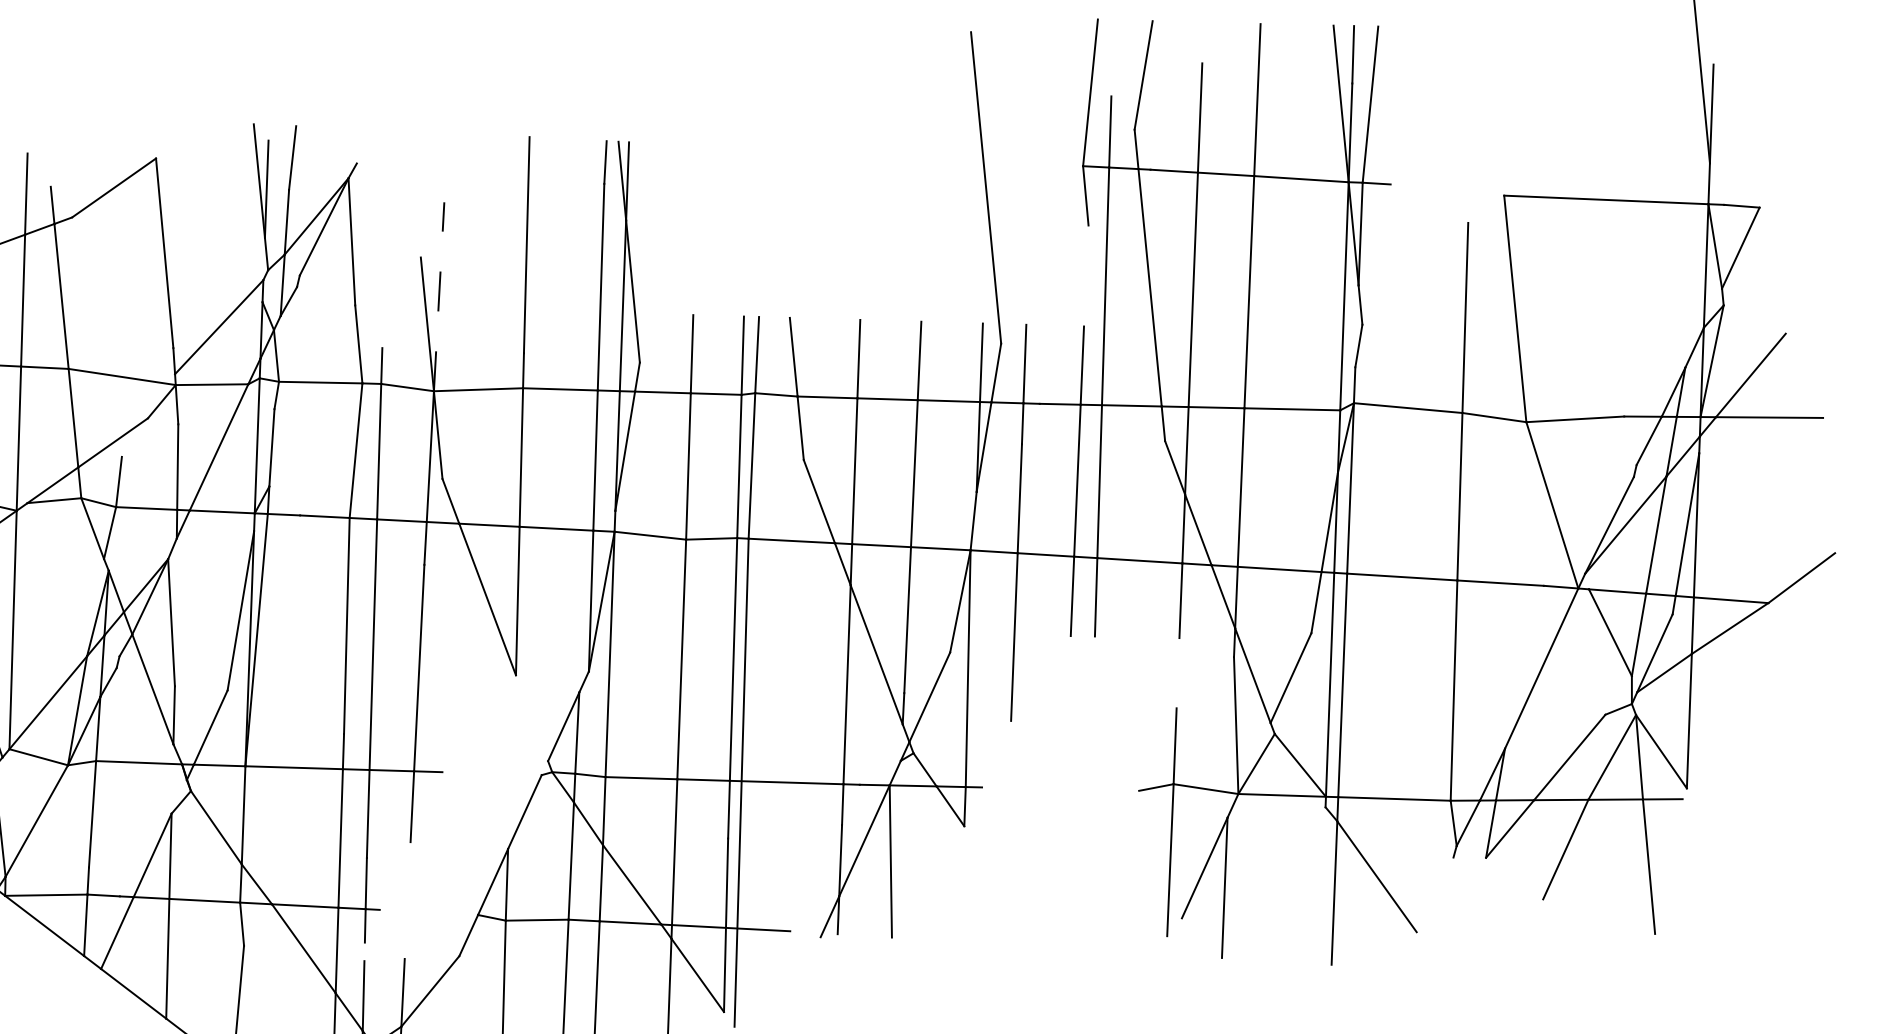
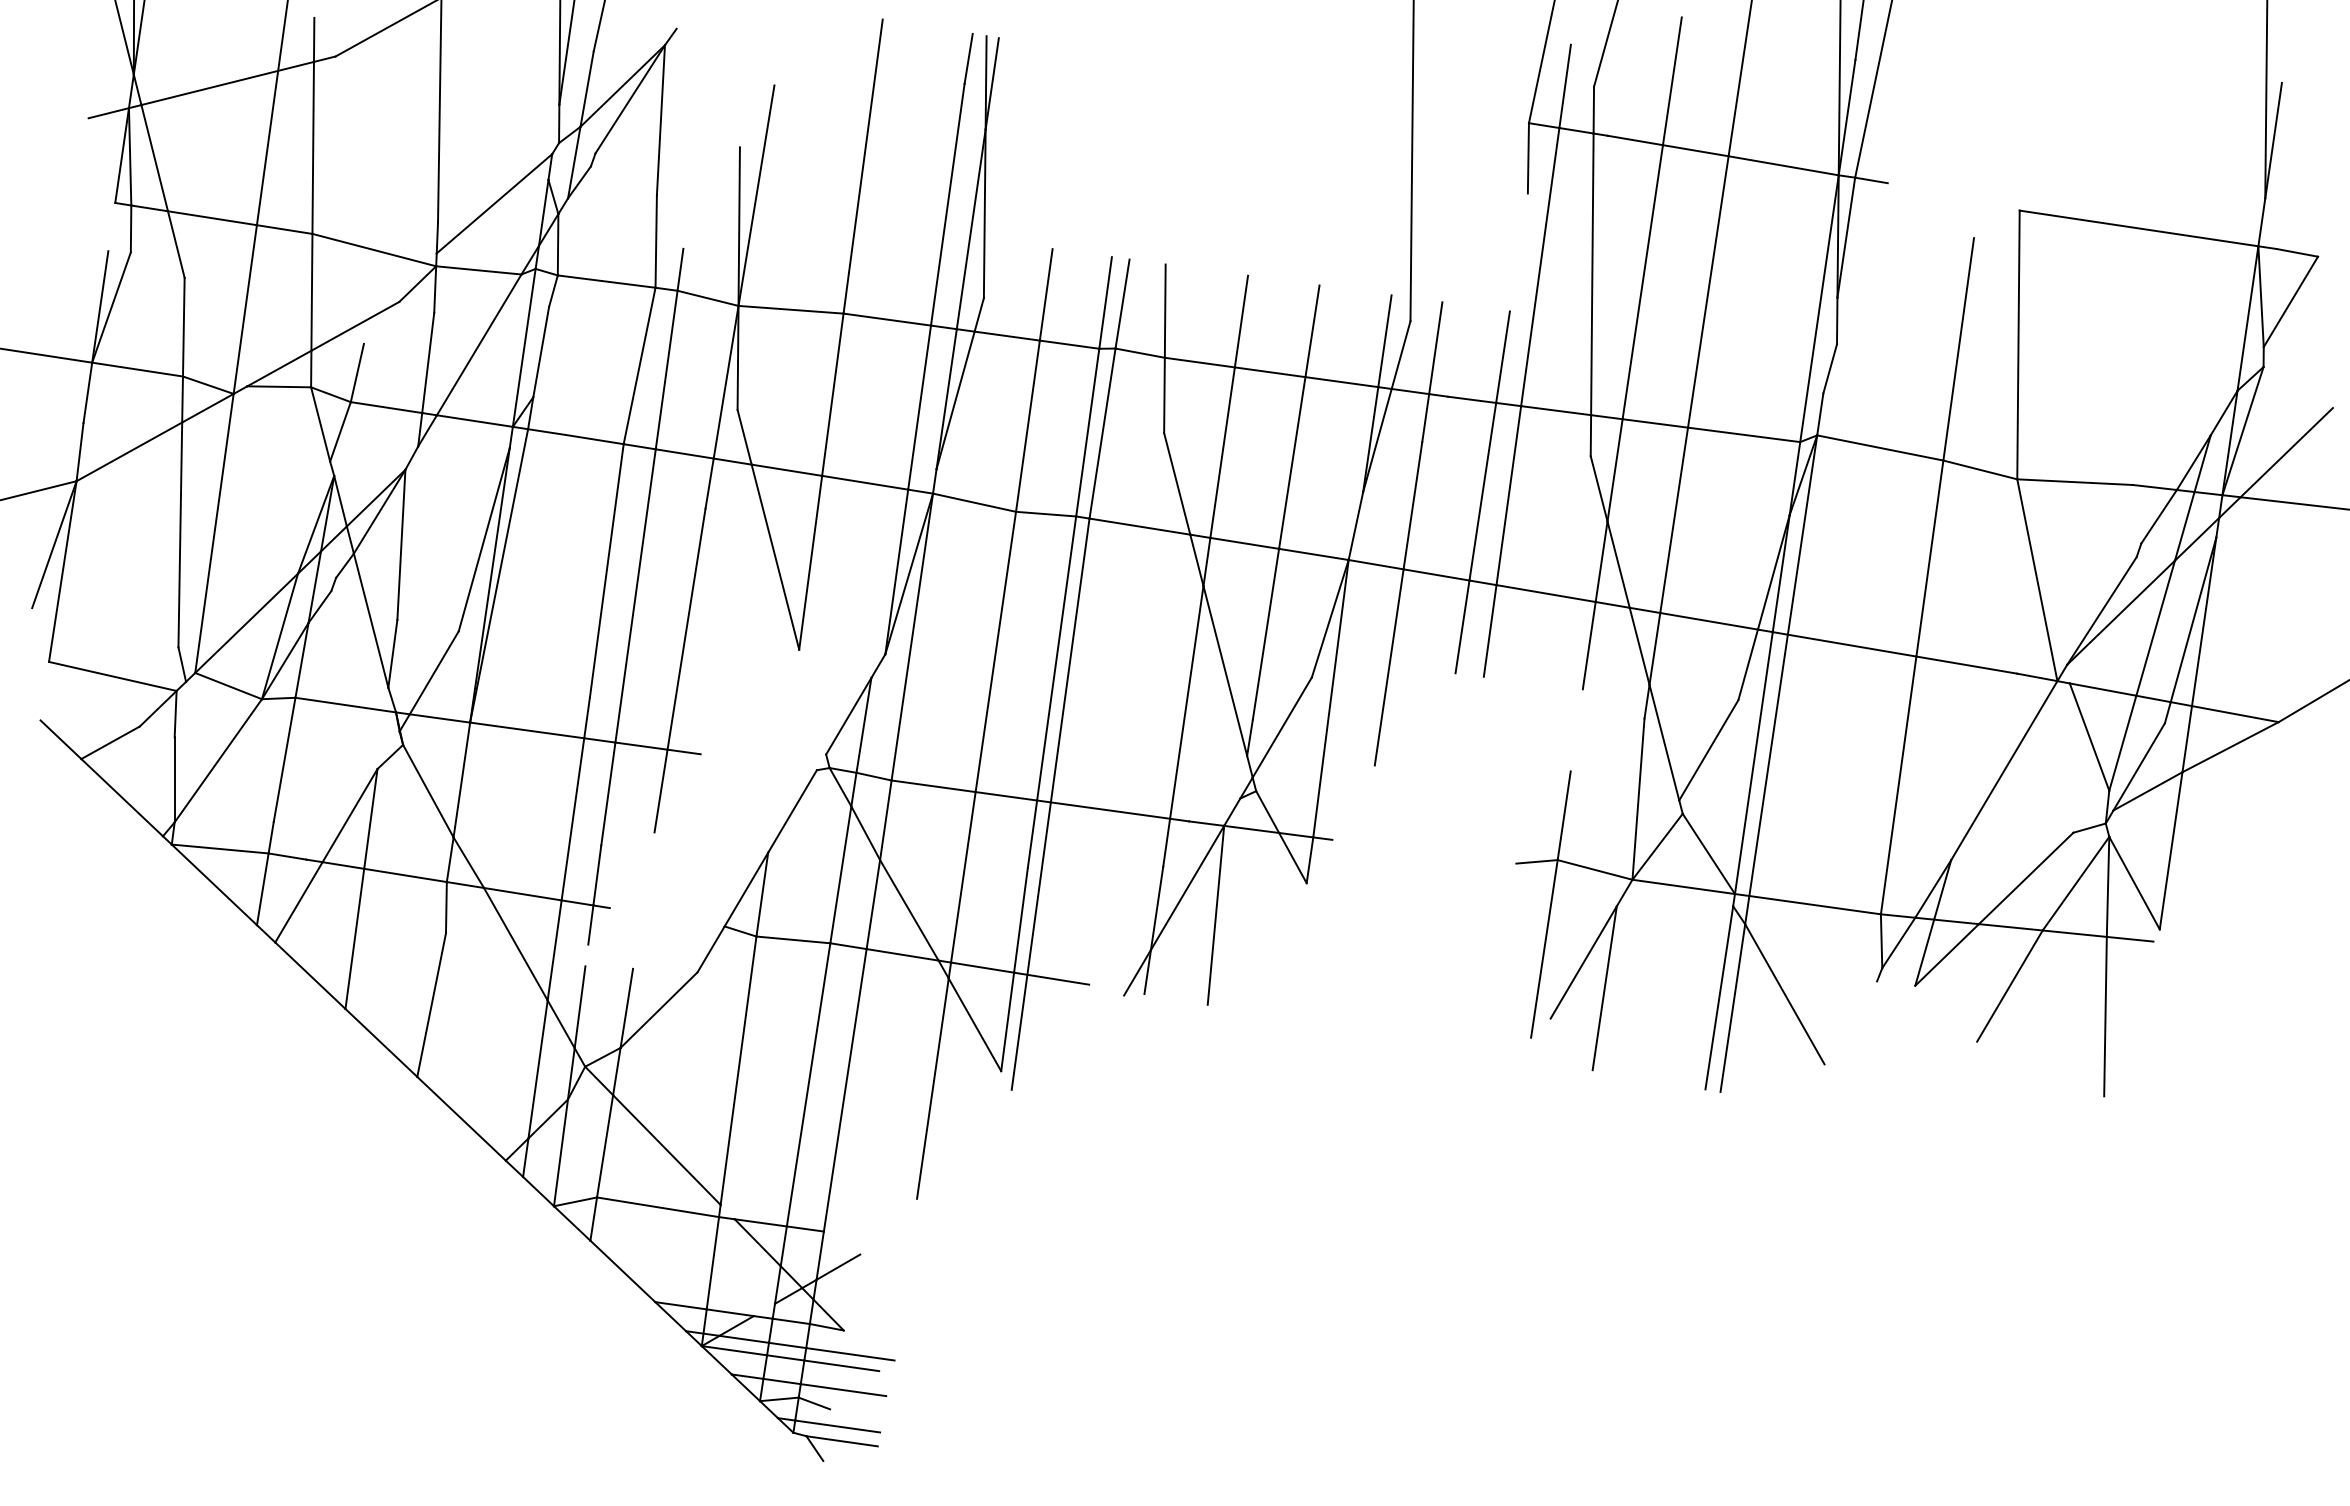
line: (439, 296) -> (756, 195), dashed -> solid
line: (1322, 885) -> (1719, 997), added

